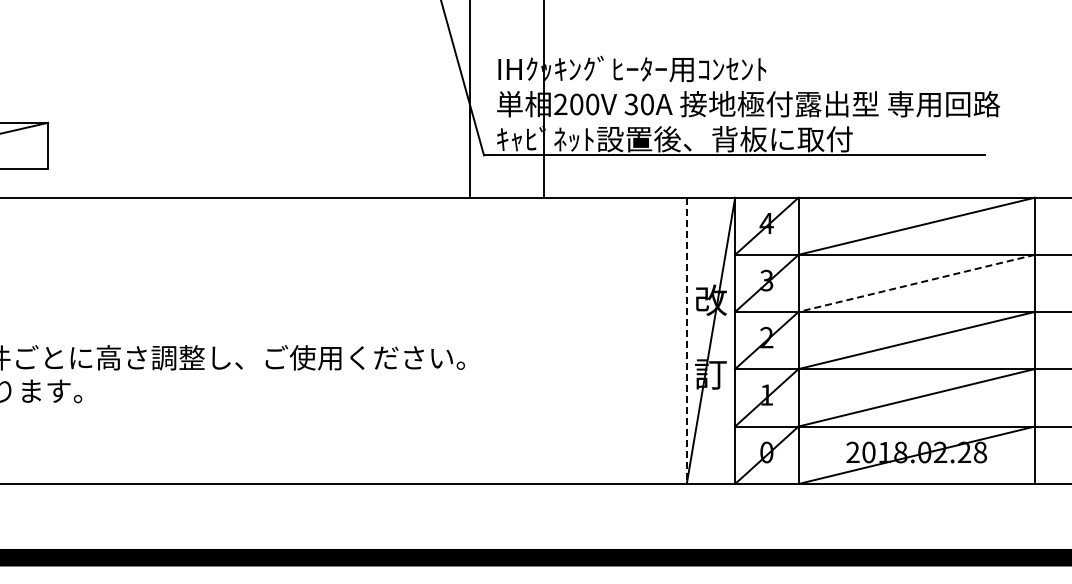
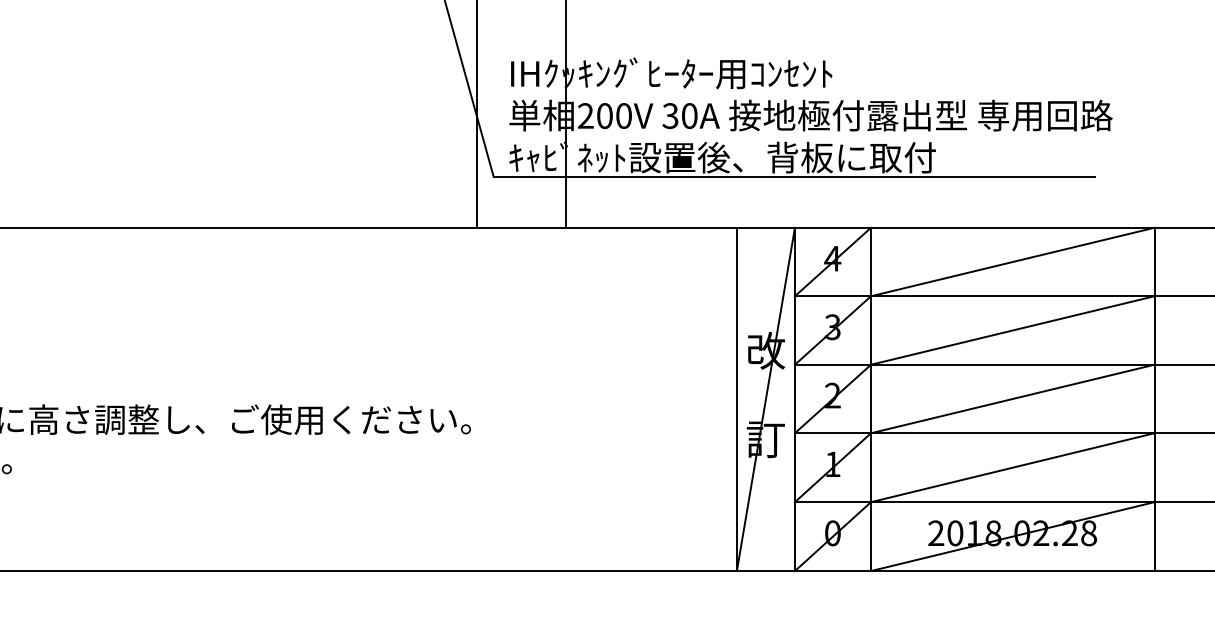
line: (916, 283) -> (1012, 330), dashed -> solid
line: (686, 341) -> (736, 400), dashed -> solid

